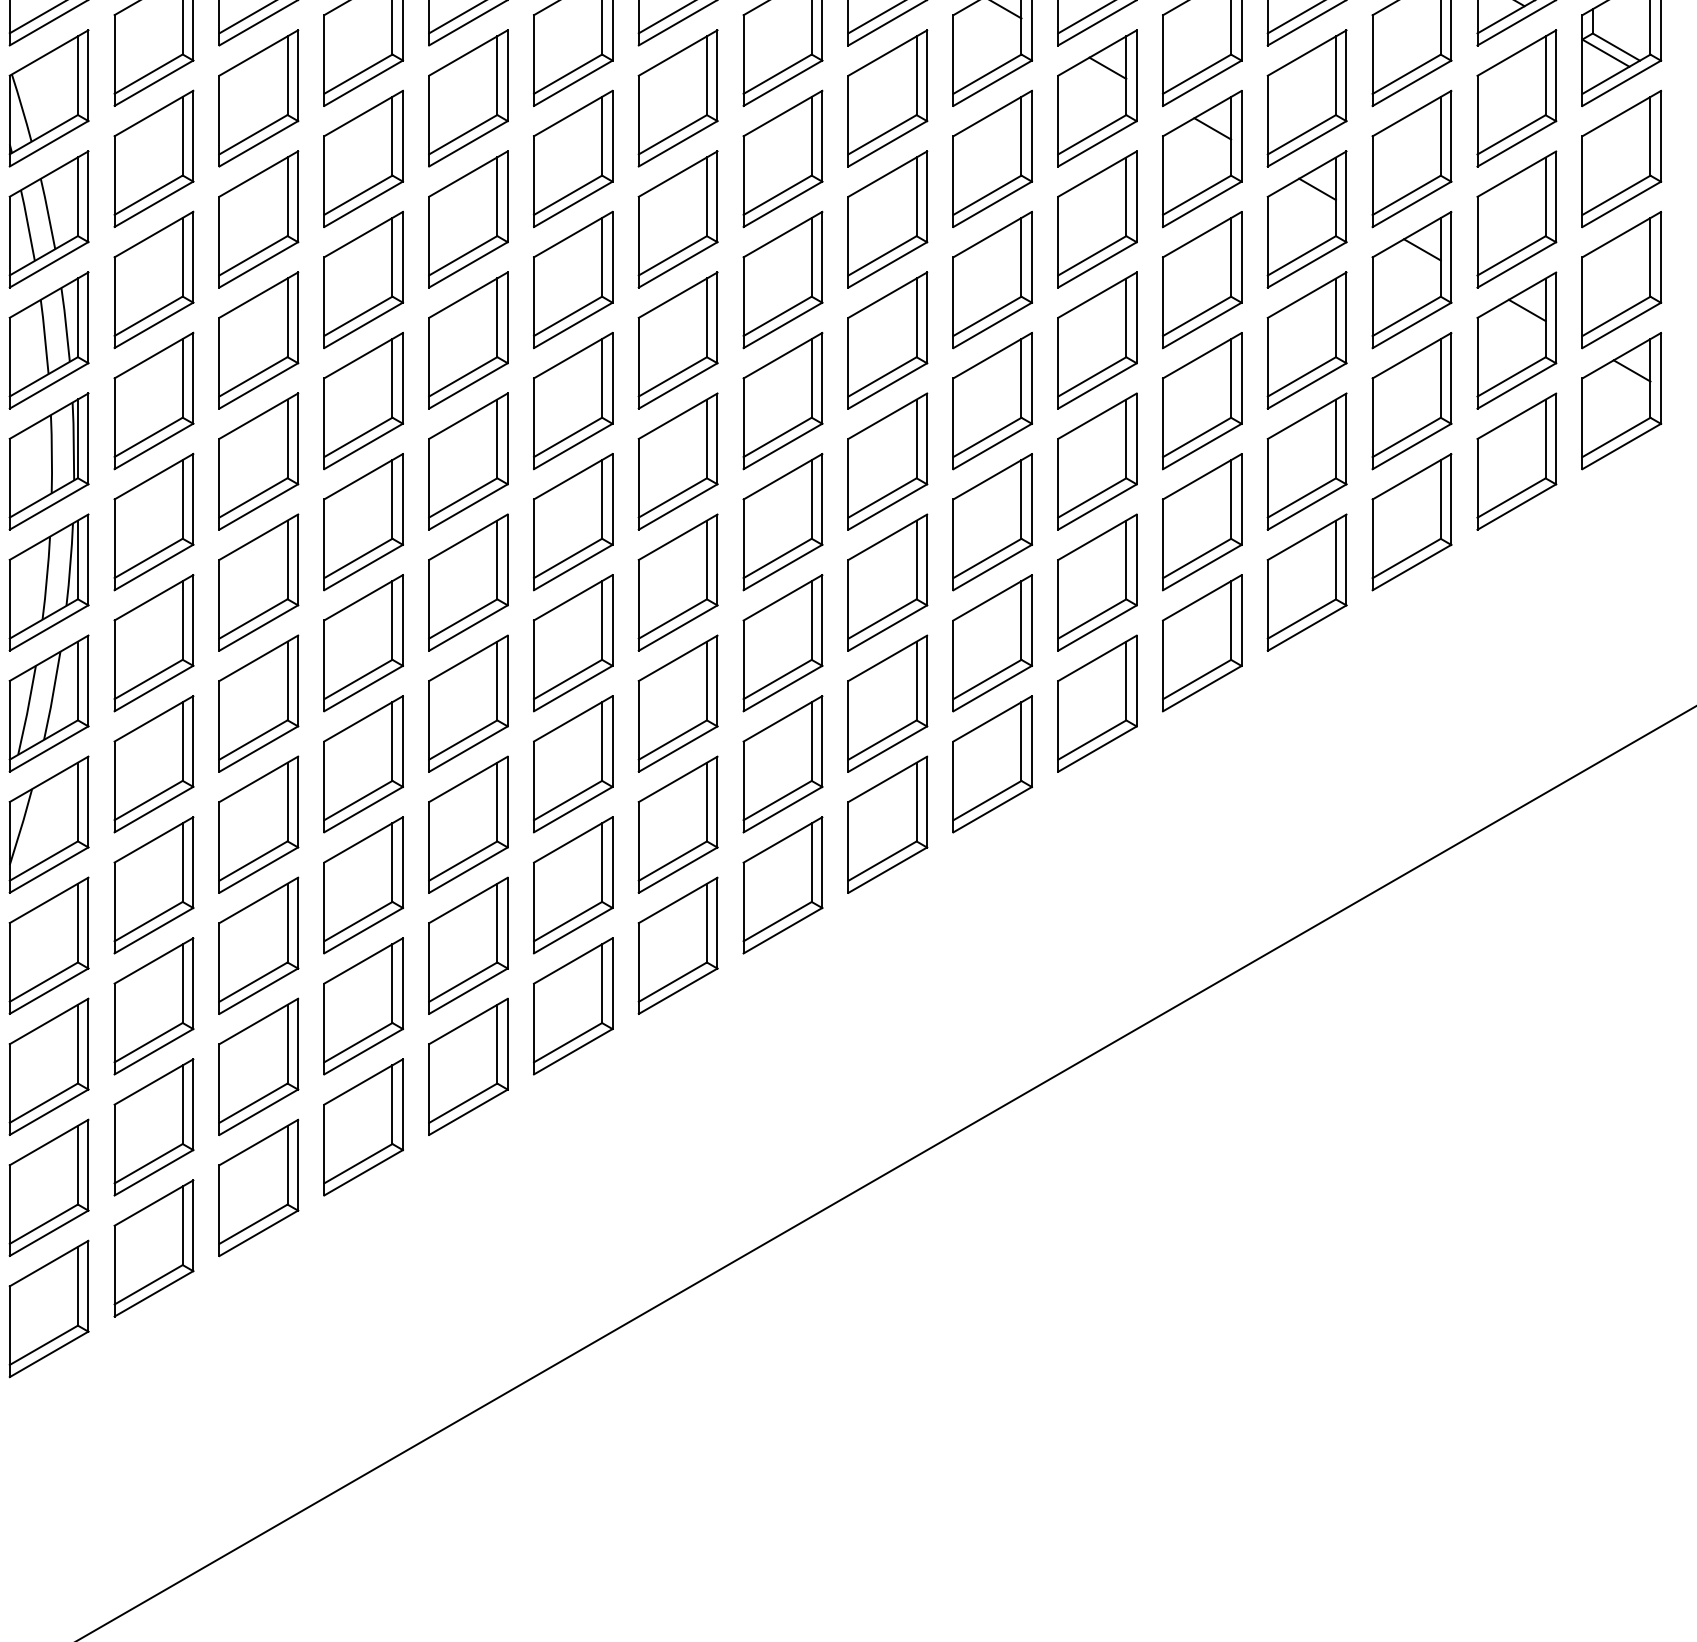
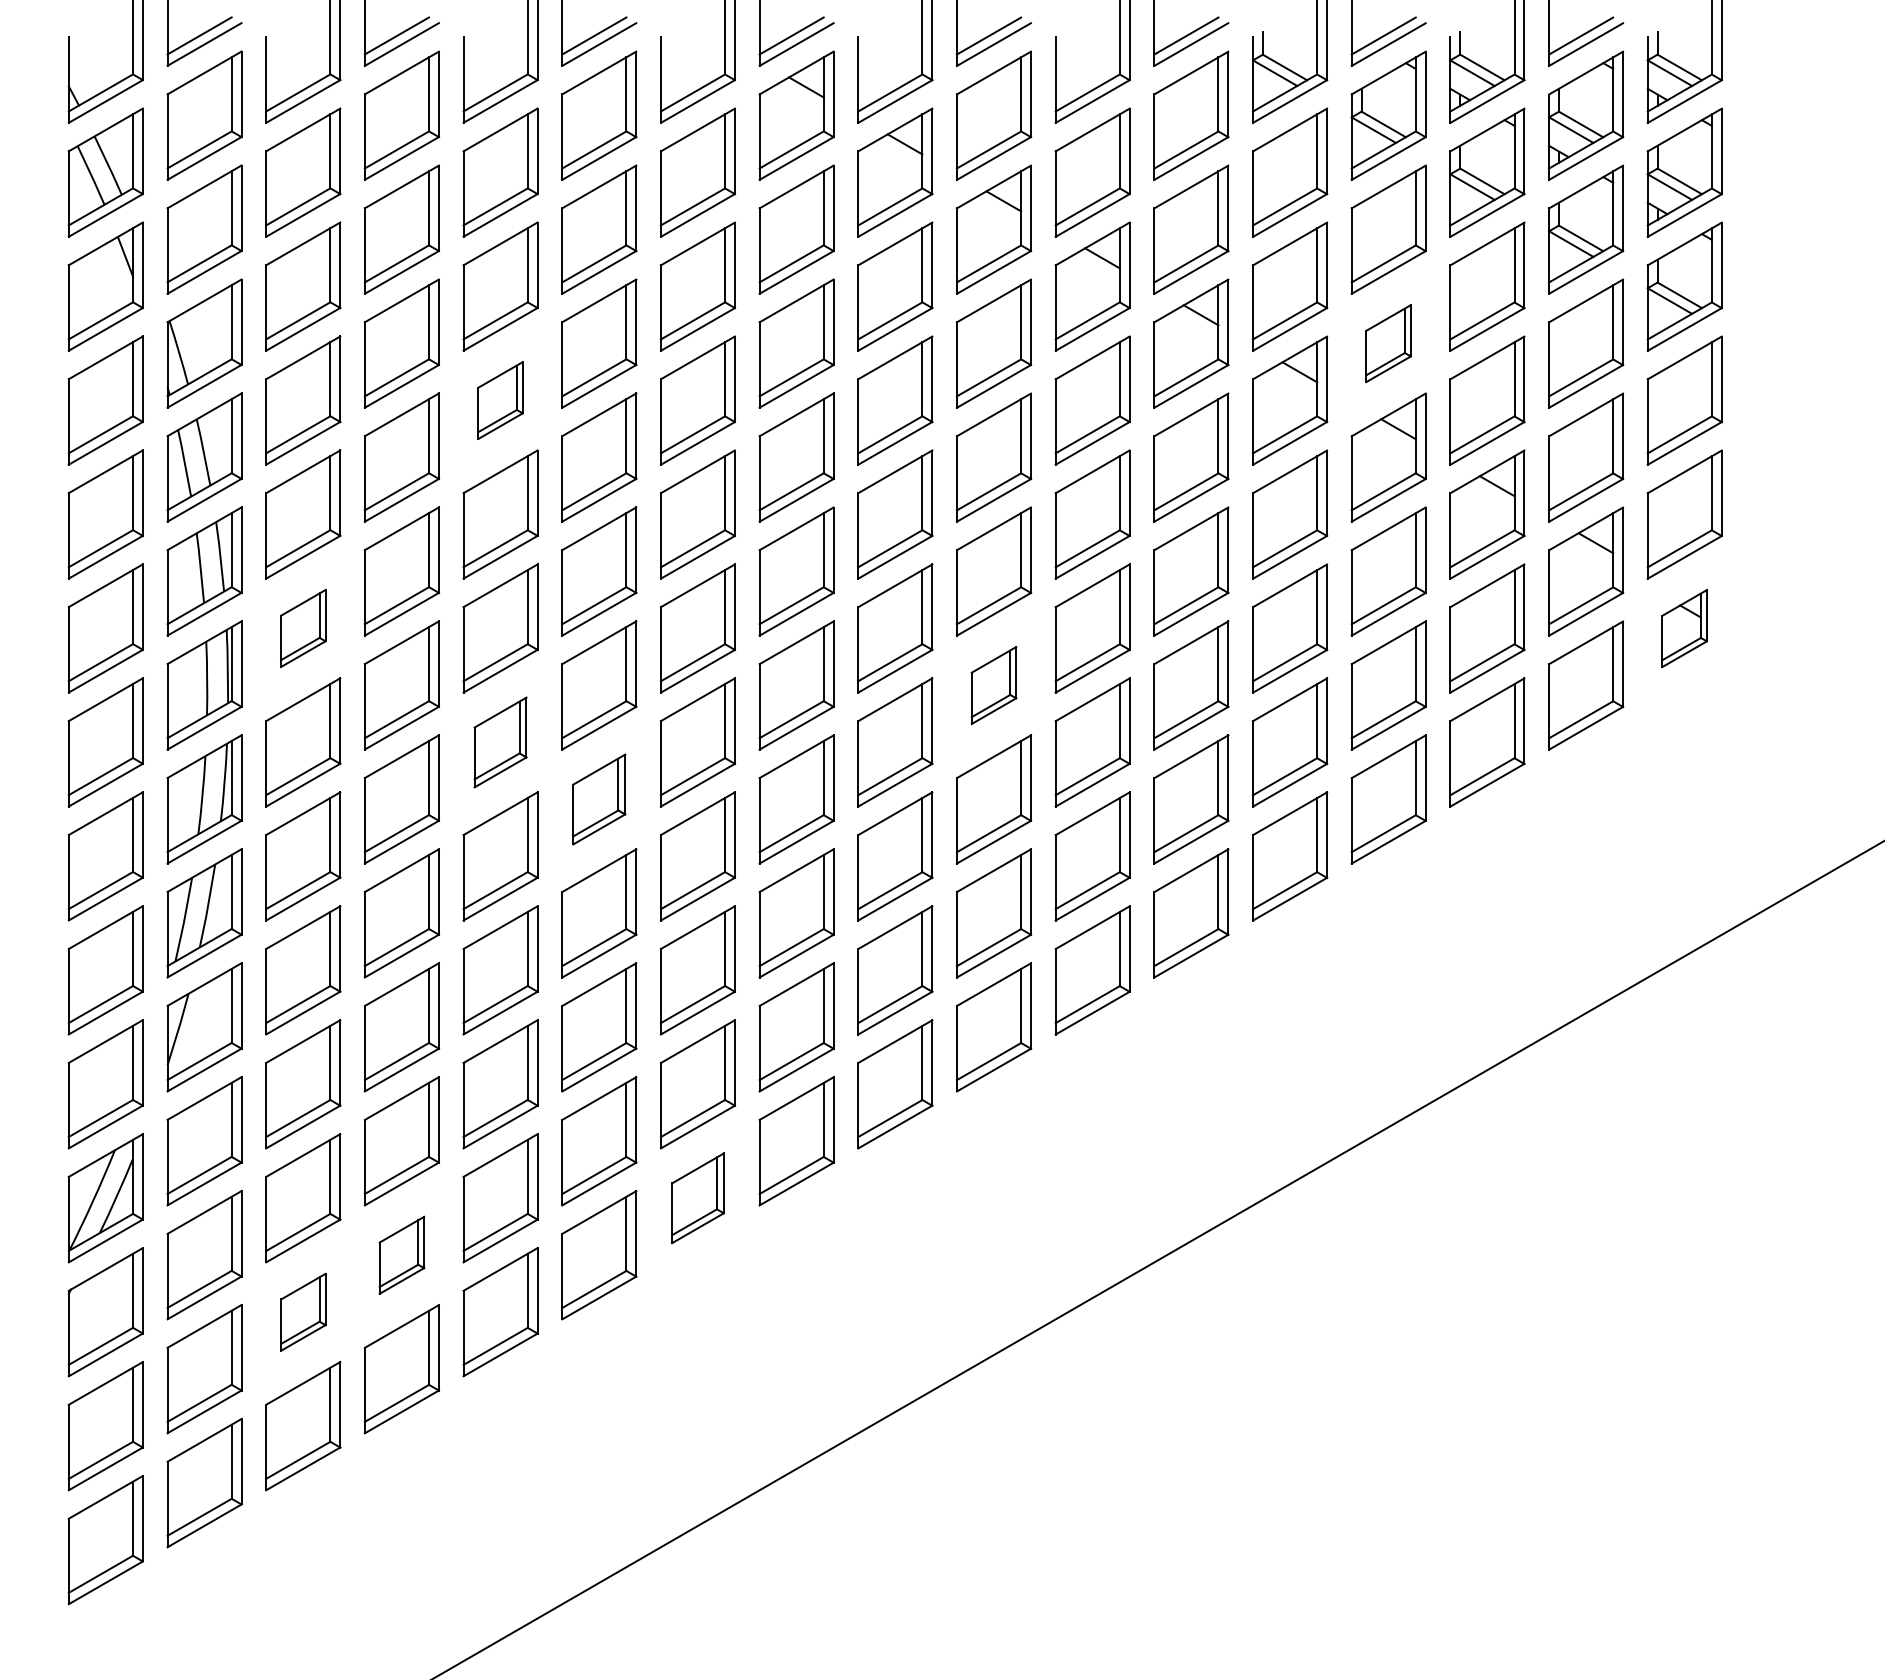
part: (1306, 98) -> (1388, 343), size x0.6
part: (363, 158) -> (500, 400), size x0.6
part: (154, 401) -> (303, 628), size x0.6
part: (1621, 401) -> (1684, 628), size x0.6
part: (887, 461) -> (993, 685), size x0.6
part: (363, 522) -> (500, 742), size x0.7
part: (468, 582) -> (599, 799), size x0.7
part: (572, 1006) -> (697, 1198), size x0.7
part: (258, 1067) -> (401, 1255), size x0.6
part: (154, 1127) -> (303, 1312), size x0.6

